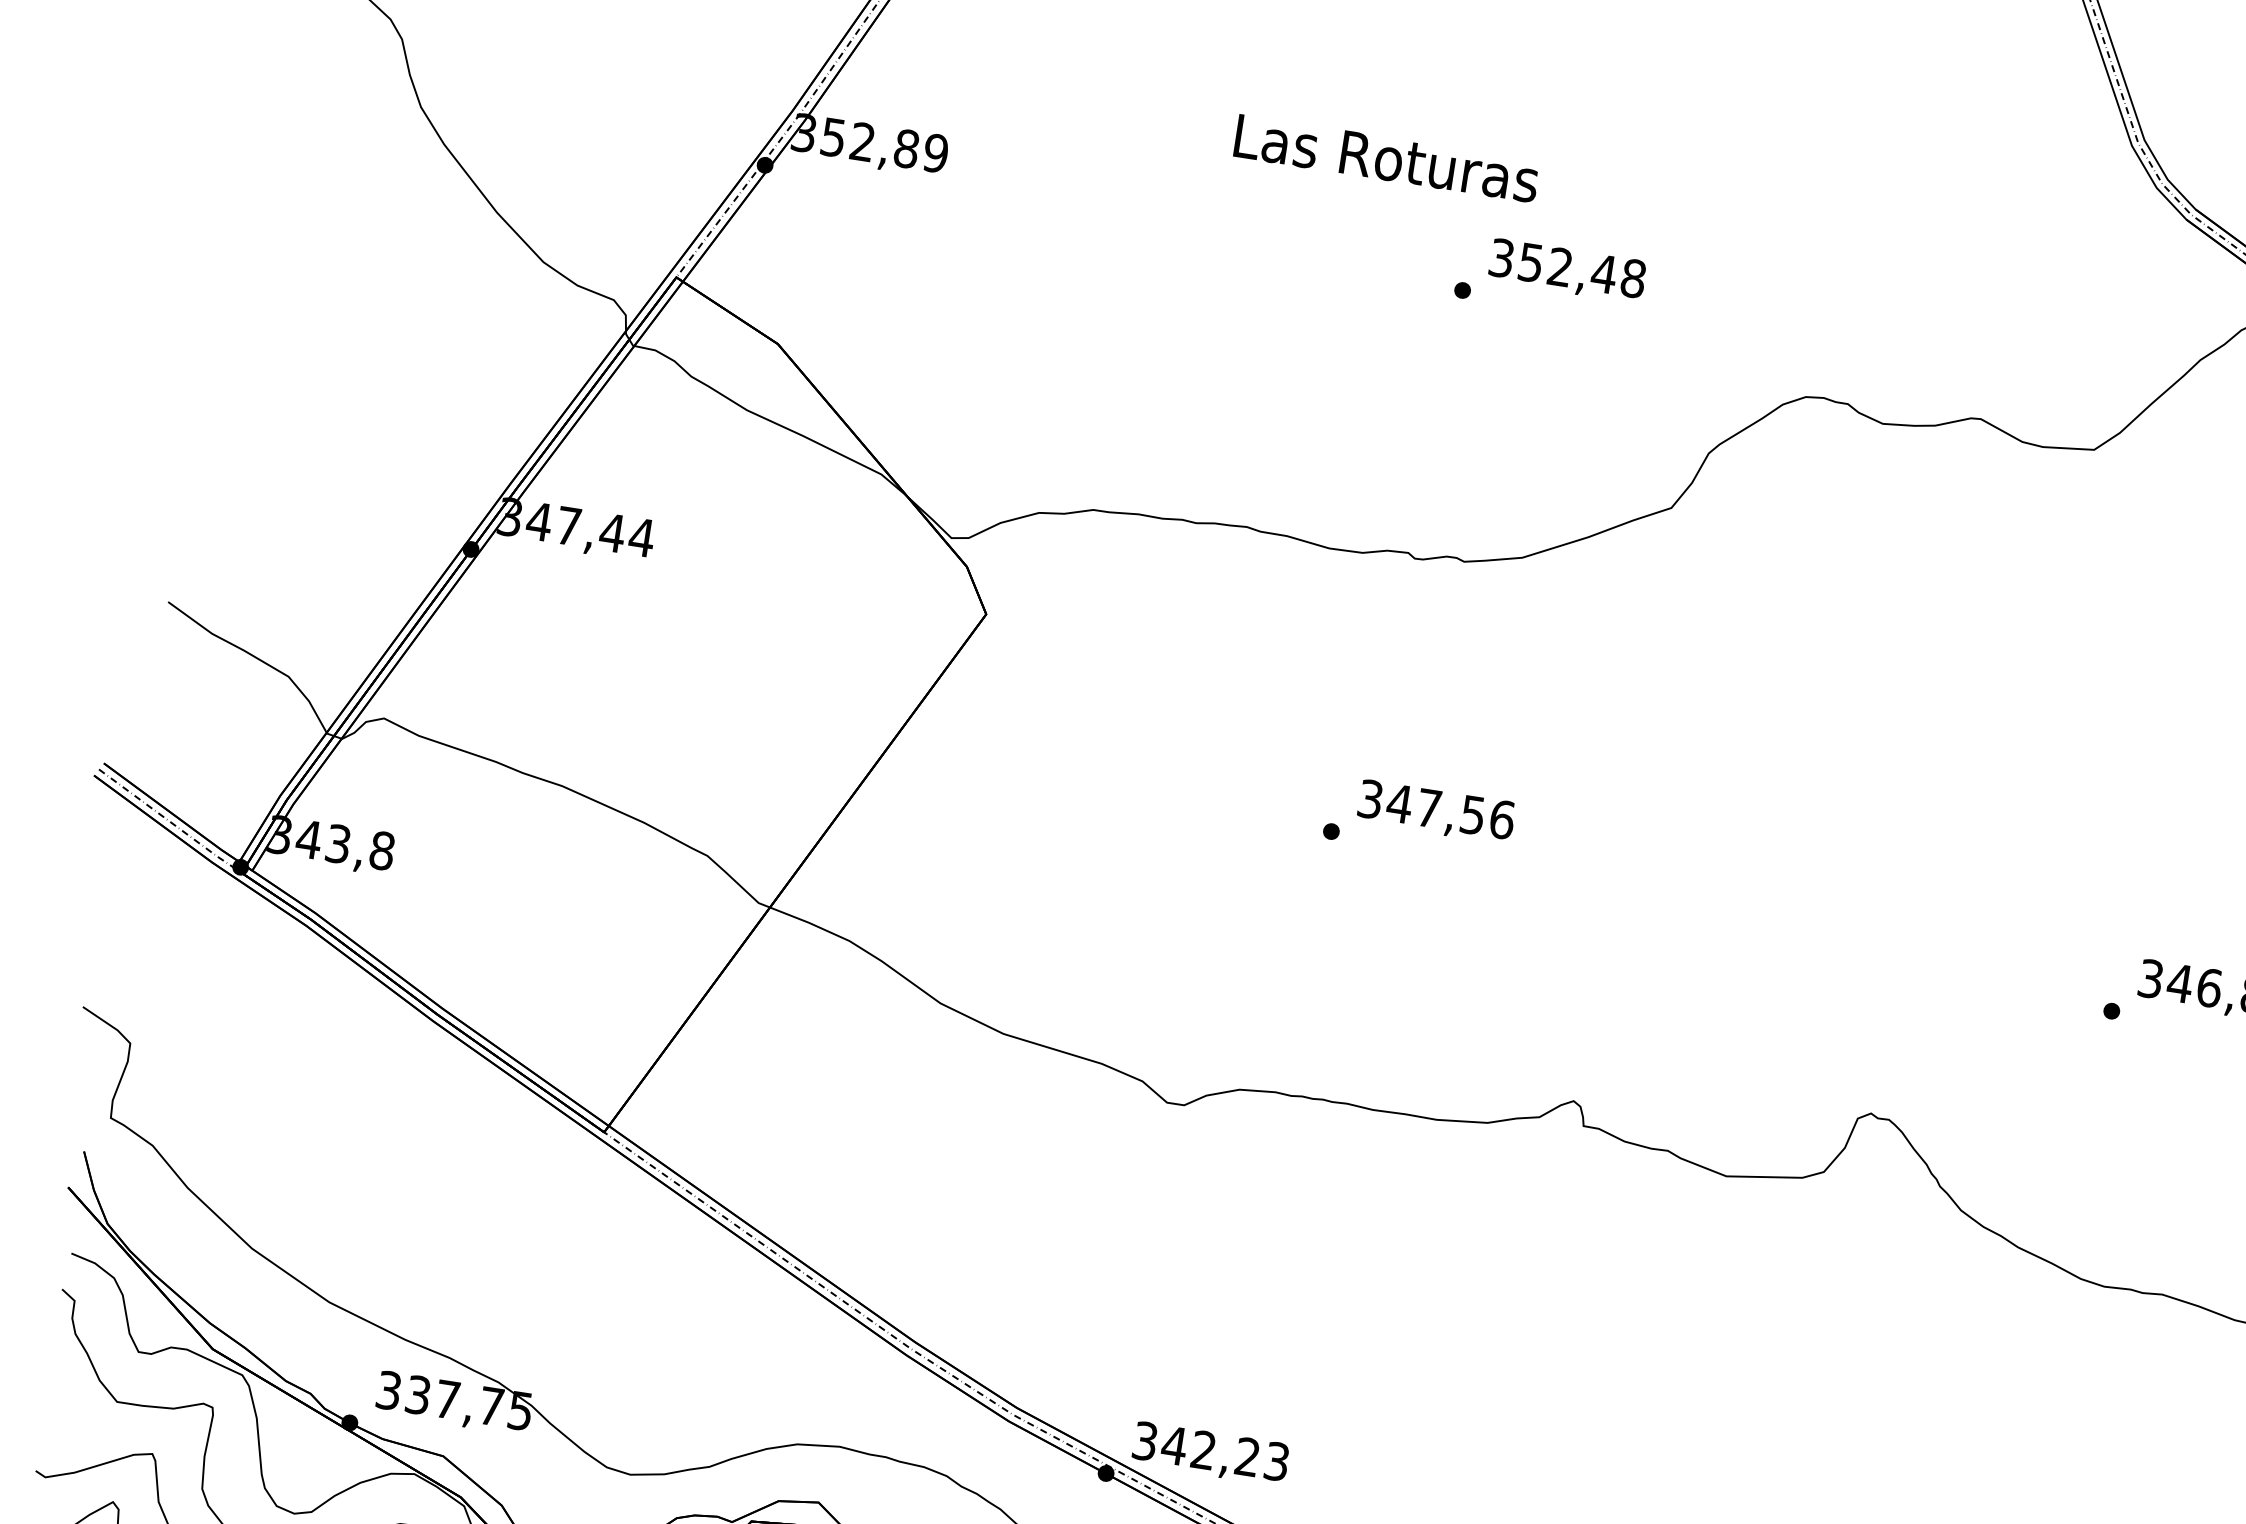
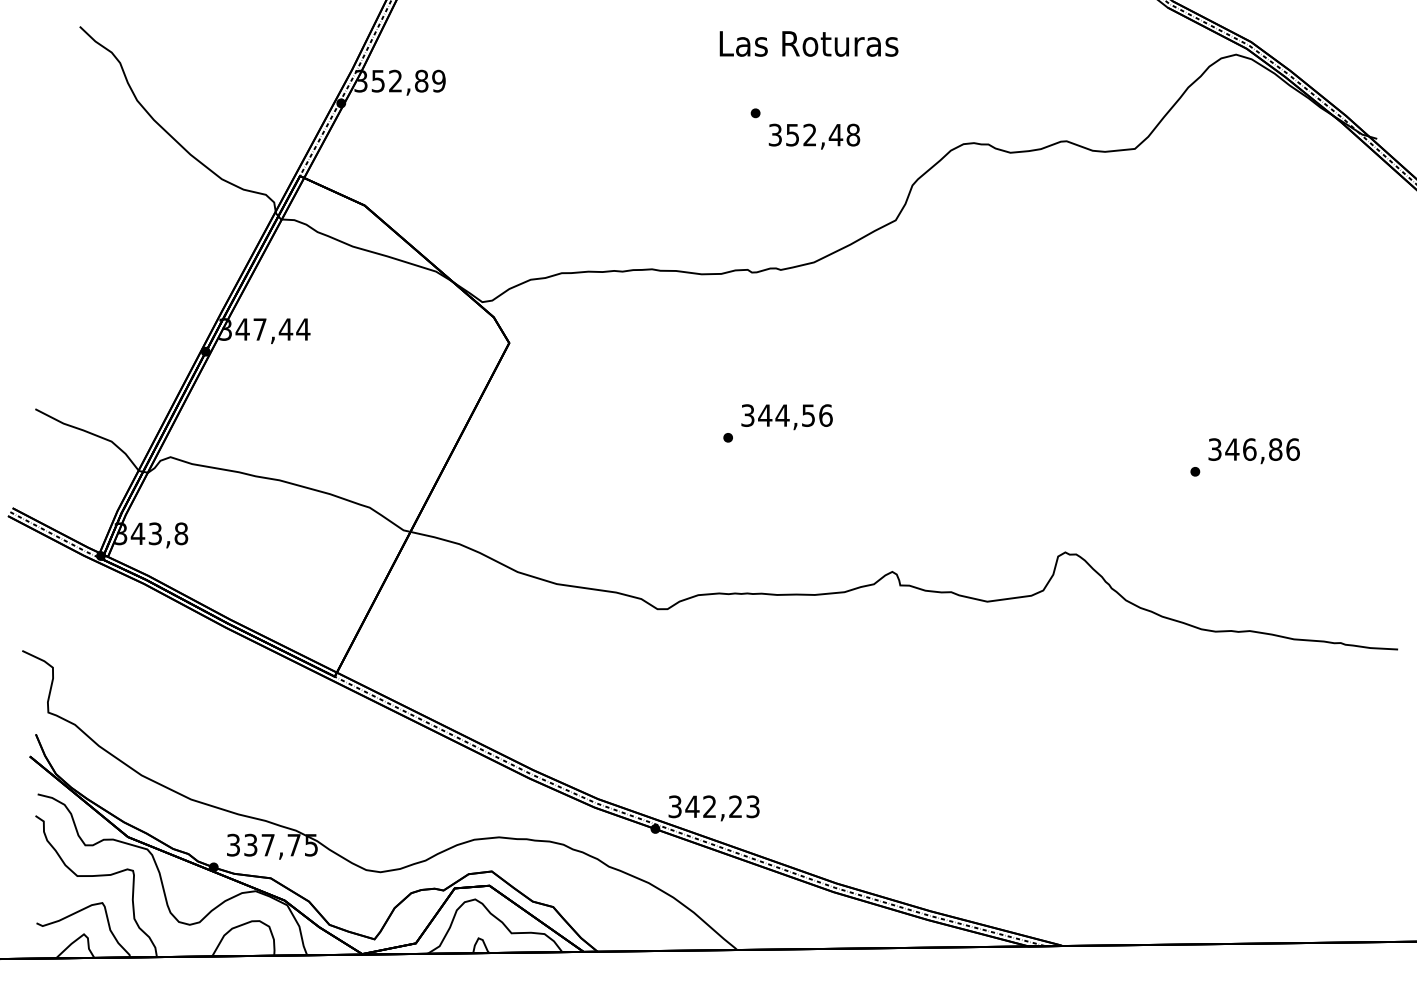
text: (1386, 157) -> (808, 43), moved
text: (1567, 270) -> (814, 136), moved
text: (1428, 808) -> (782, 415), 347,56 -> 344,56

